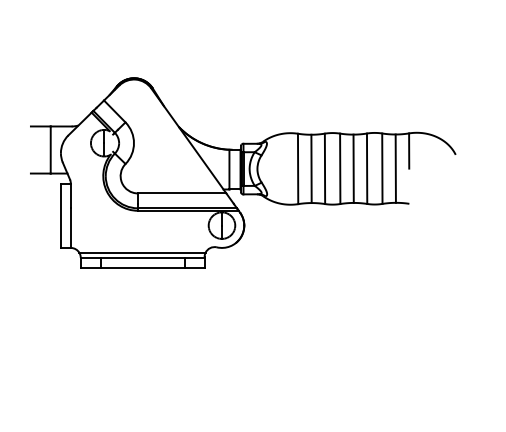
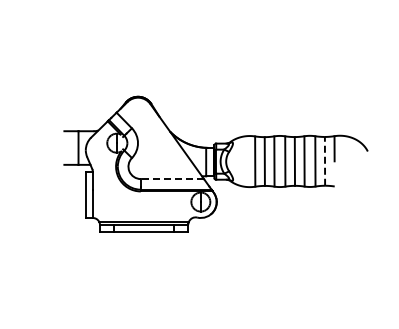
line: (396, 167) -> (325, 160), solid -> dashed
line: (182, 194) -> (172, 179), solid -> dashed

